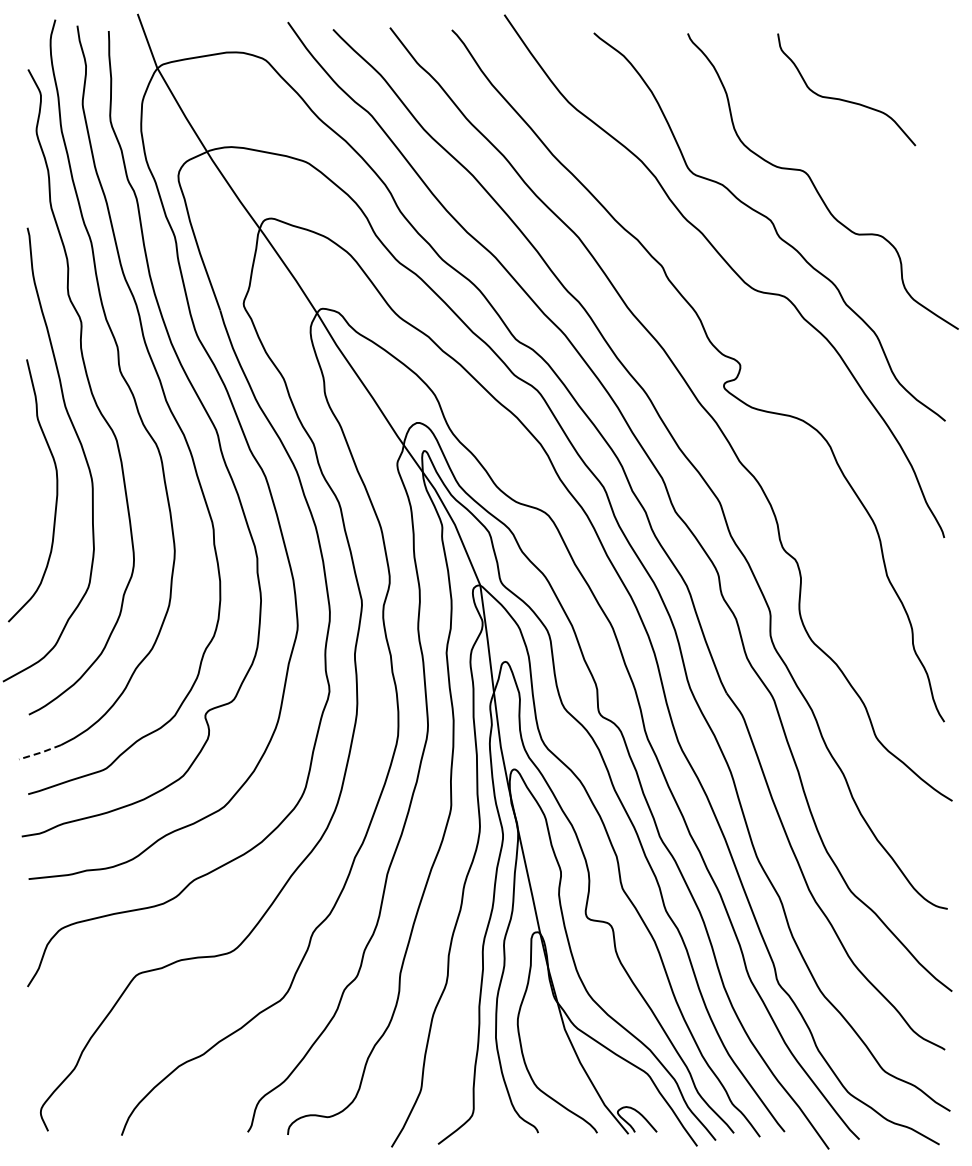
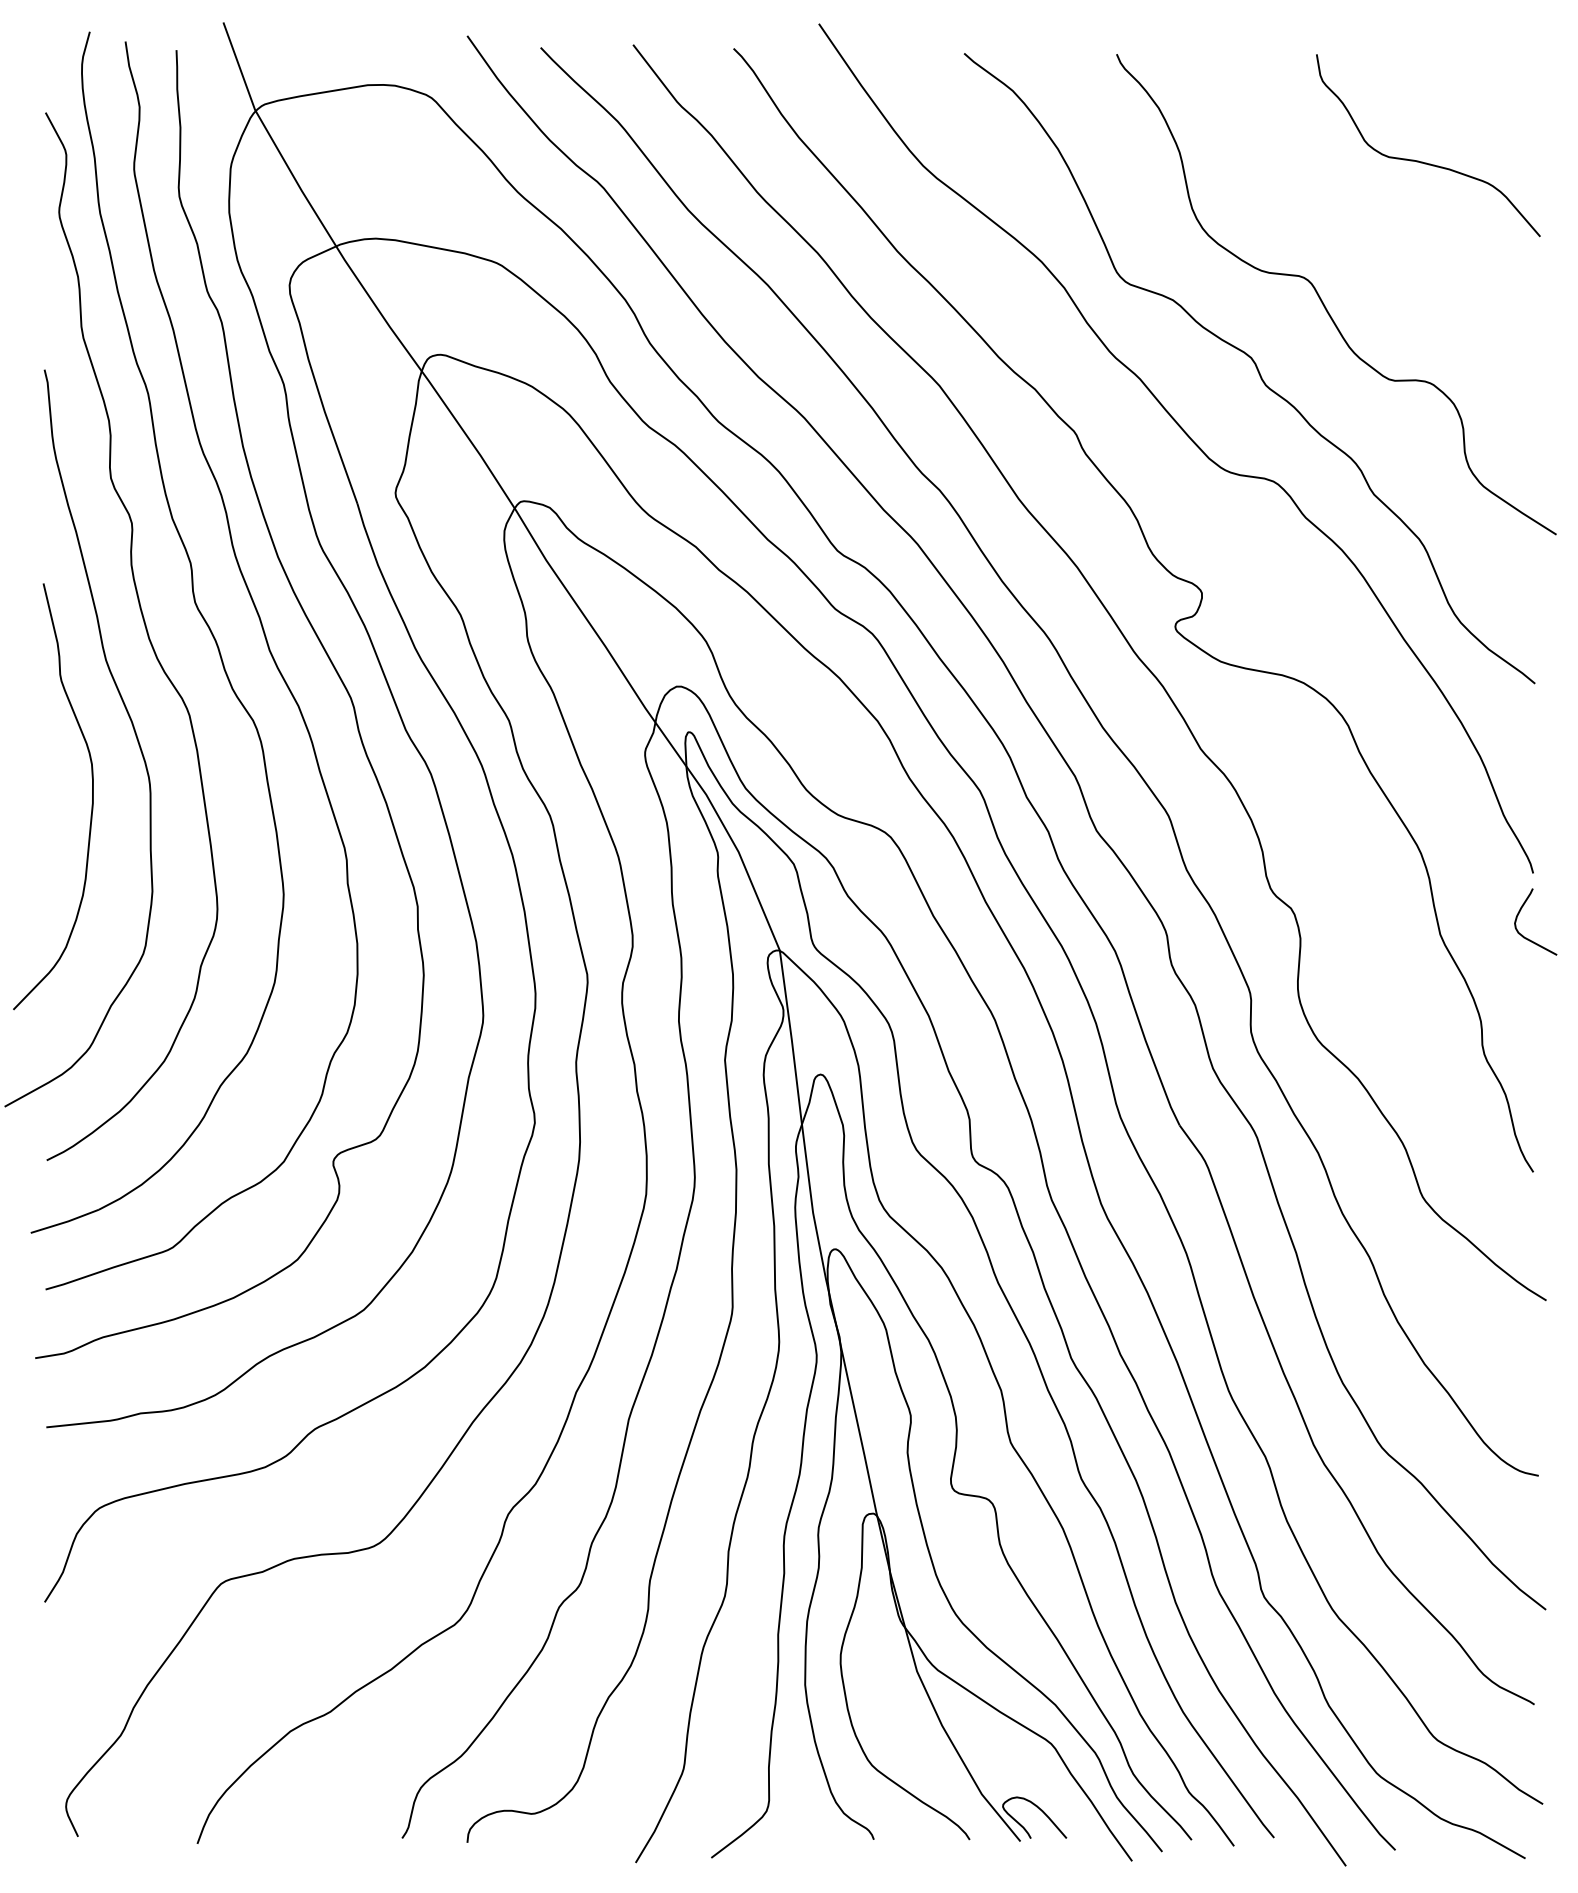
curve: (844, 99) -> (1424, 161), moved
curve: (936, 562) -> (1520, 913), added
line: (40, 752) -> (65, 1221), dashed -> solid

